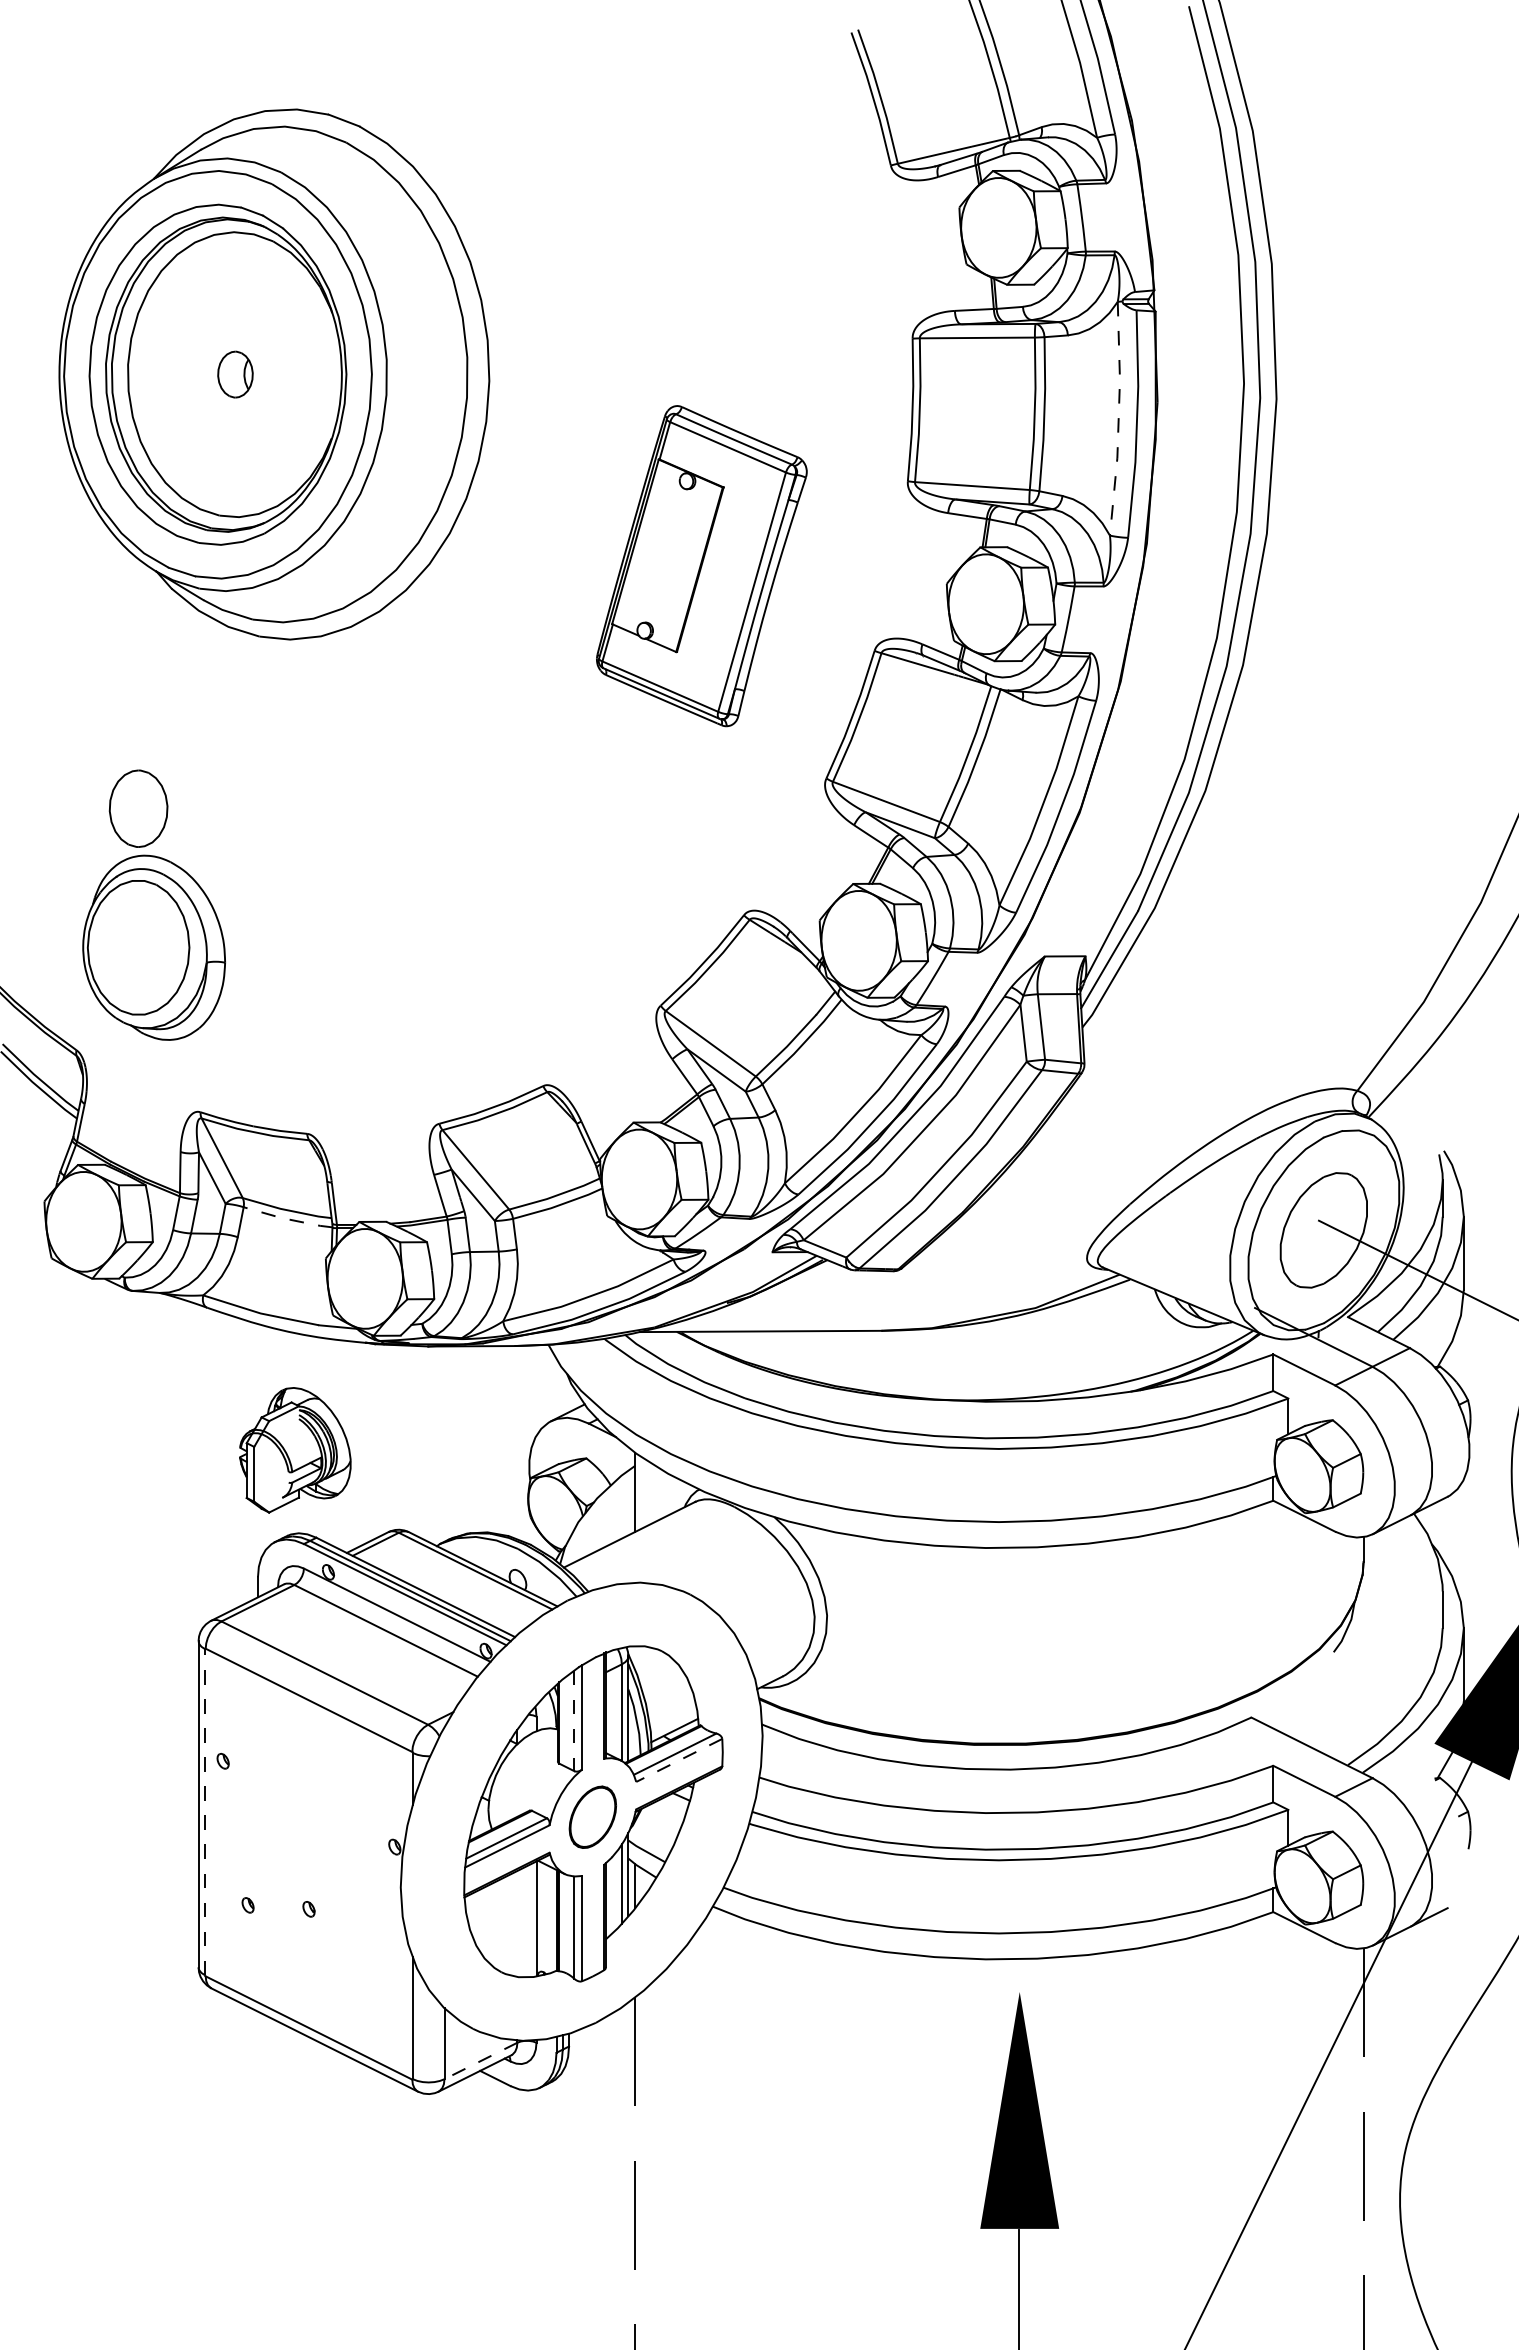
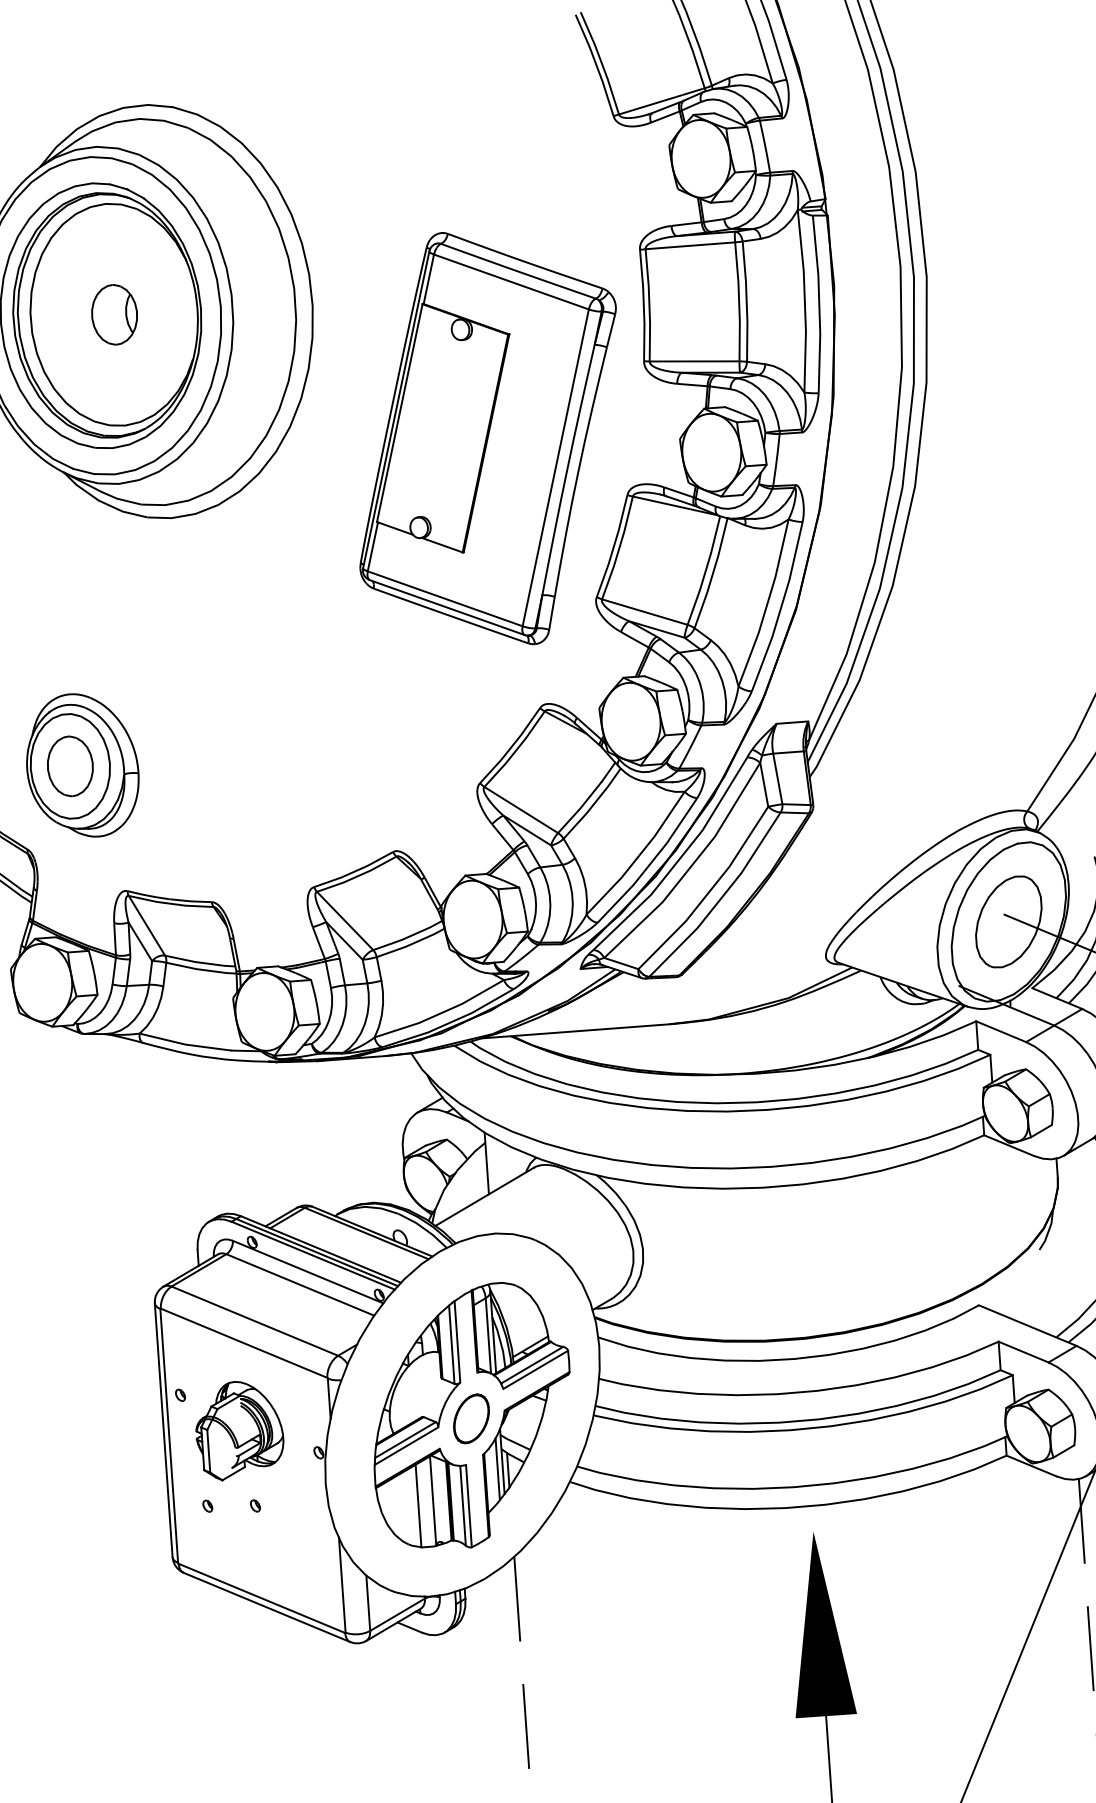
part: (235, 374) -> (114, 314), size x1.67
line: (1118, 418) -> (804, 300), dashed -> solid
part: (701, 565) -> (487, 438), size x1.67
part: (138, 808) -> (70, 766), moved
line: (287, 1219) -> (201, 969), dashed -> solid
part: (295, 1450) -> (239, 1430), moved
line: (574, 1721) -> (451, 1345), dashed -> solid
line: (678, 1760) -> (535, 1369), dashed -> solid
line: (205, 1811) -> (169, 1435), dashed -> solid
line: (517, 1923) -> (418, 1505), added
line: (480, 2060) -> (397, 1614), dashed -> solid

